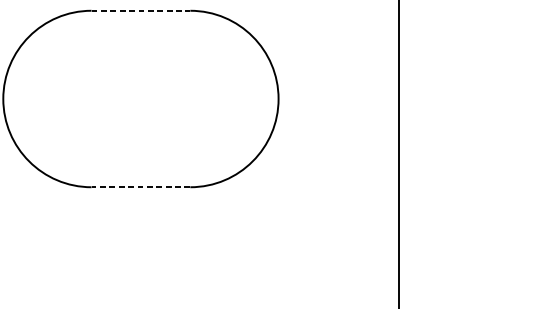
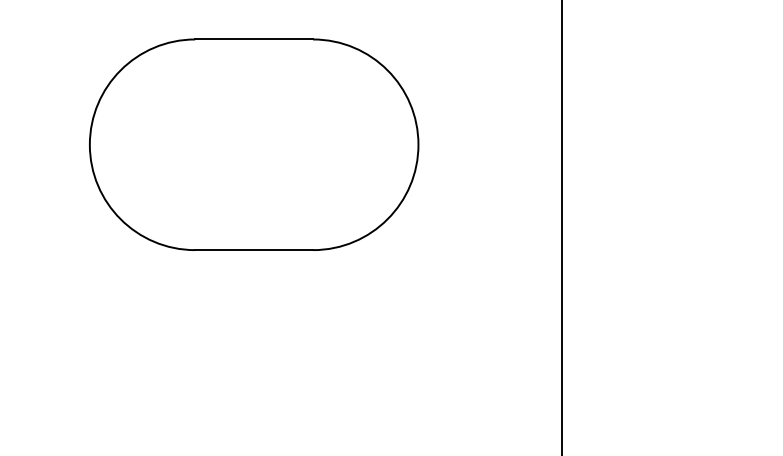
line: (141, 10) -> (254, 39), dashed -> solid
line: (141, 187) -> (254, 250), dashed -> solid

